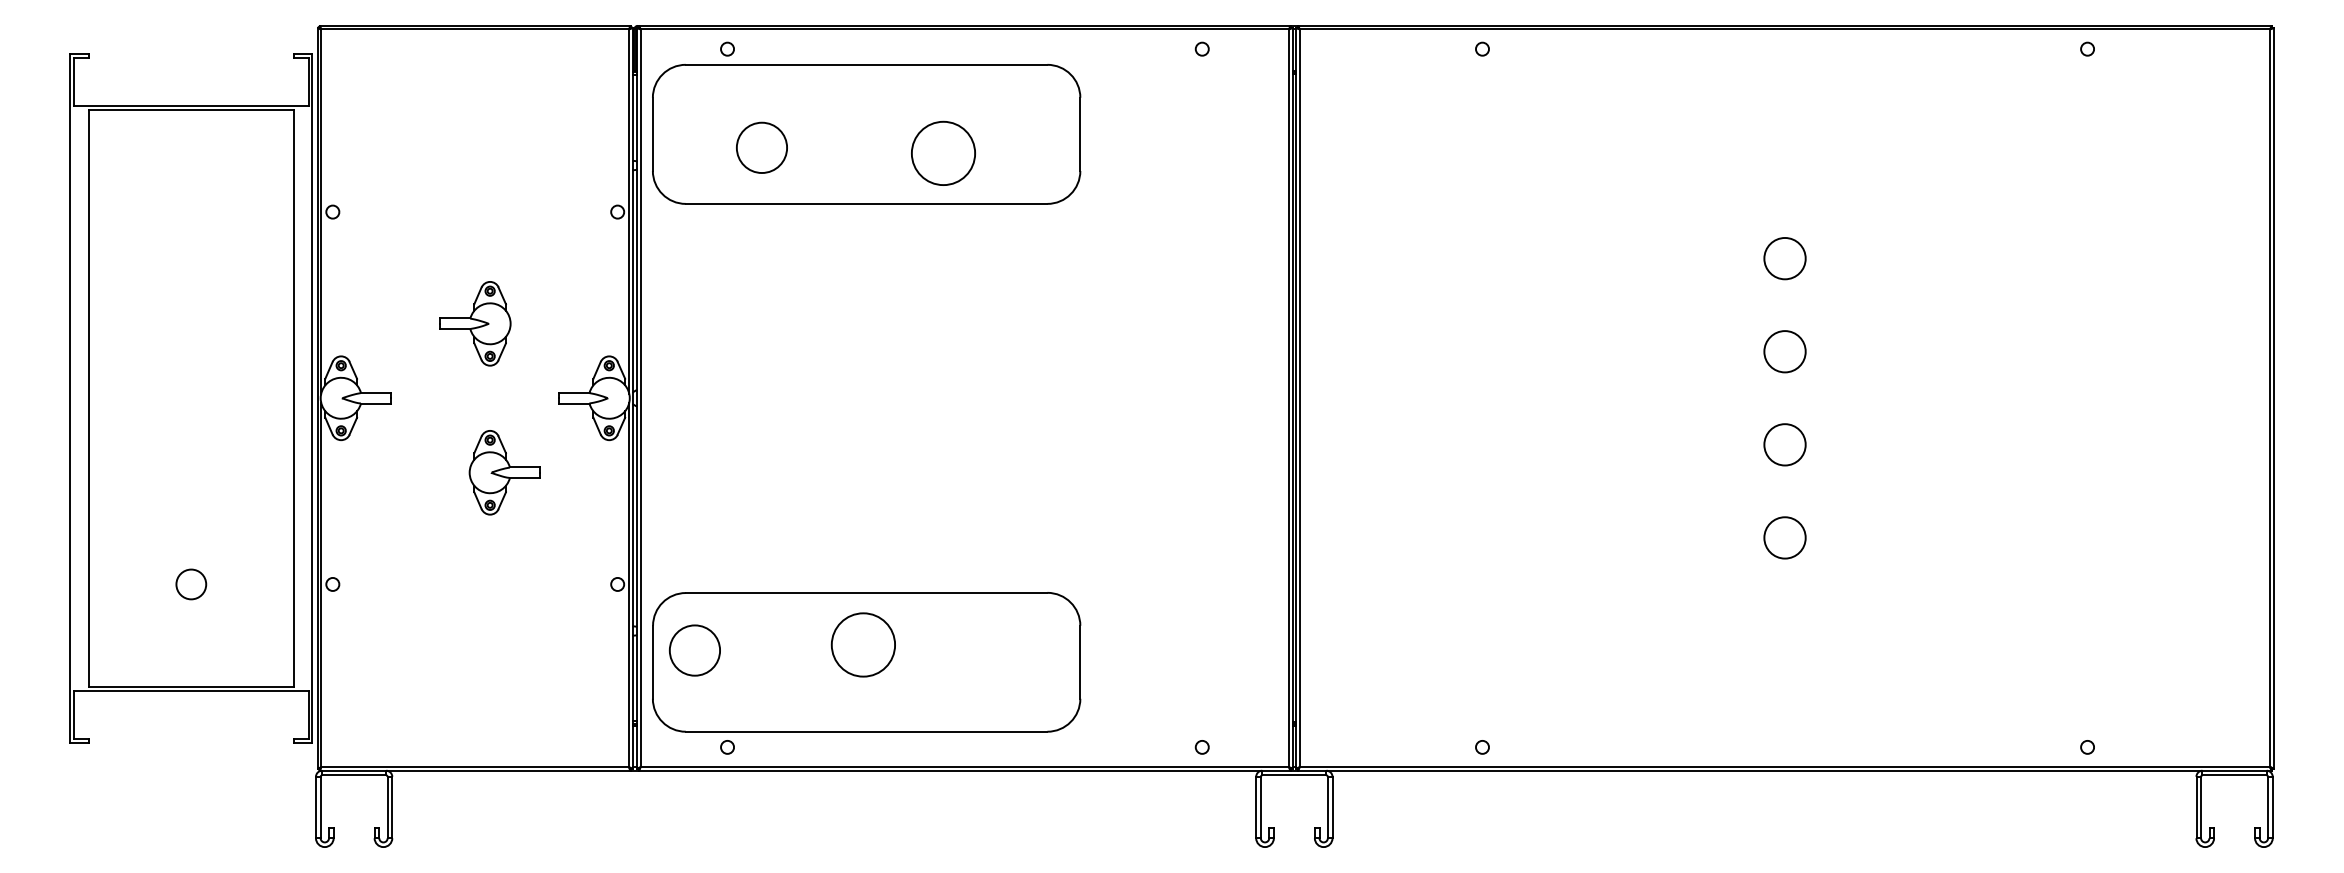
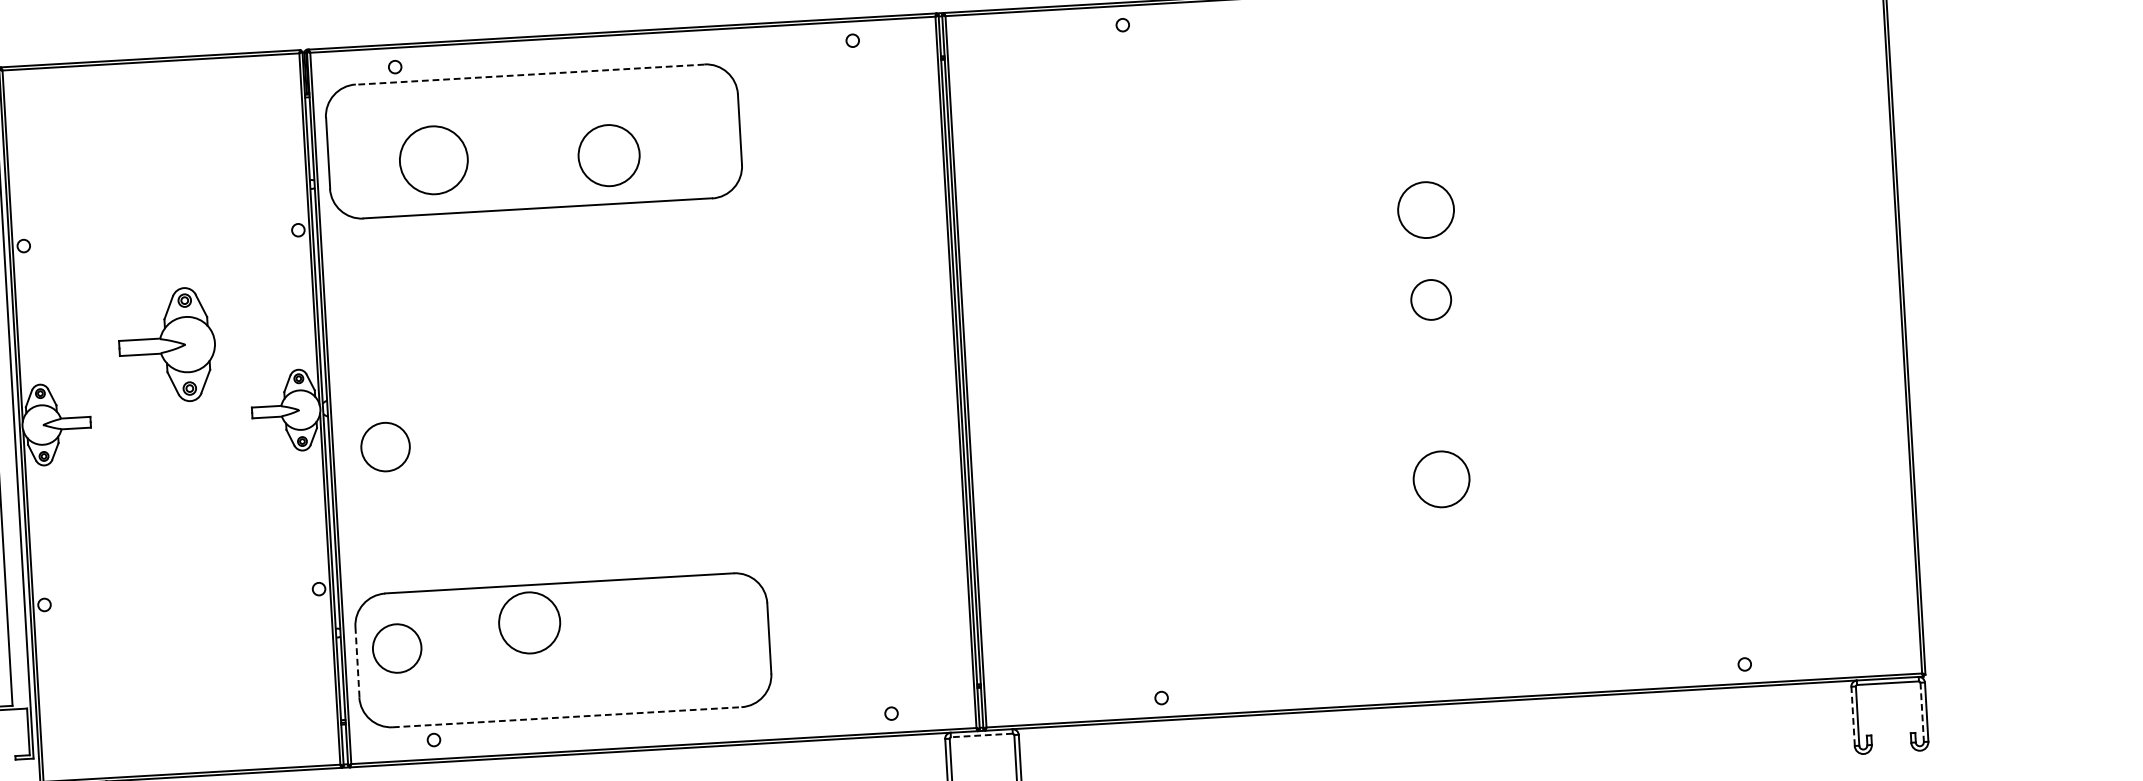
line: (866, 65) -> (530, 75), solid -> dashed
circle: (761, 147) -> (433, 159), size x1.4
circle: (1784, 258) -> (1425, 210), size x1.4
part: (475, 323) -> (167, 345), size x1.4
circle: (694, 441) -> (385, 447), added
circle: (1784, 444) -> (1435, 389), removed
part: (504, 472) -> (203, 487), removed
circle: (1784, 537) -> (1441, 479), size x1.4
circle: (862, 644) -> (528, 622), moved
line: (653, 662) -> (357, 662), solid -> dashed
line: (866, 731) -> (567, 717), solid -> dashed
line: (1293, 775) -> (981, 735), solid -> dashed
line: (2196, 807) -> (1853, 716), solid -> dashed
line: (2268, 807) -> (1922, 712), solid -> dashed

